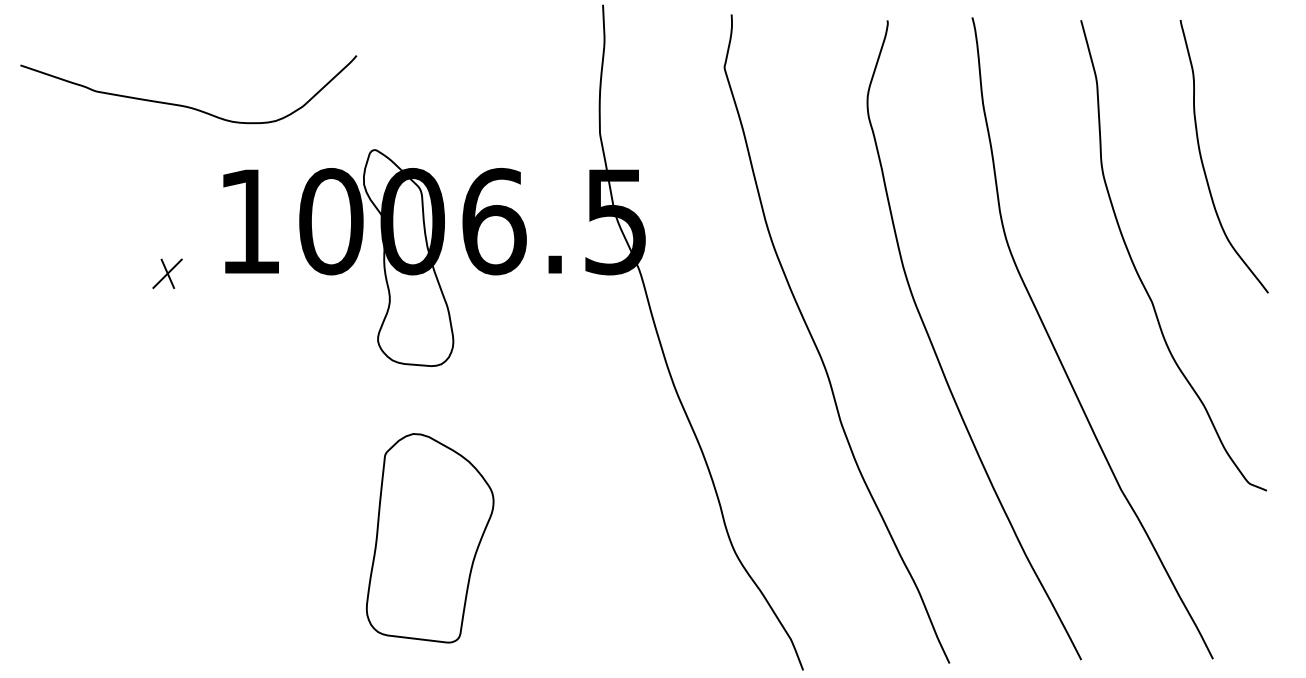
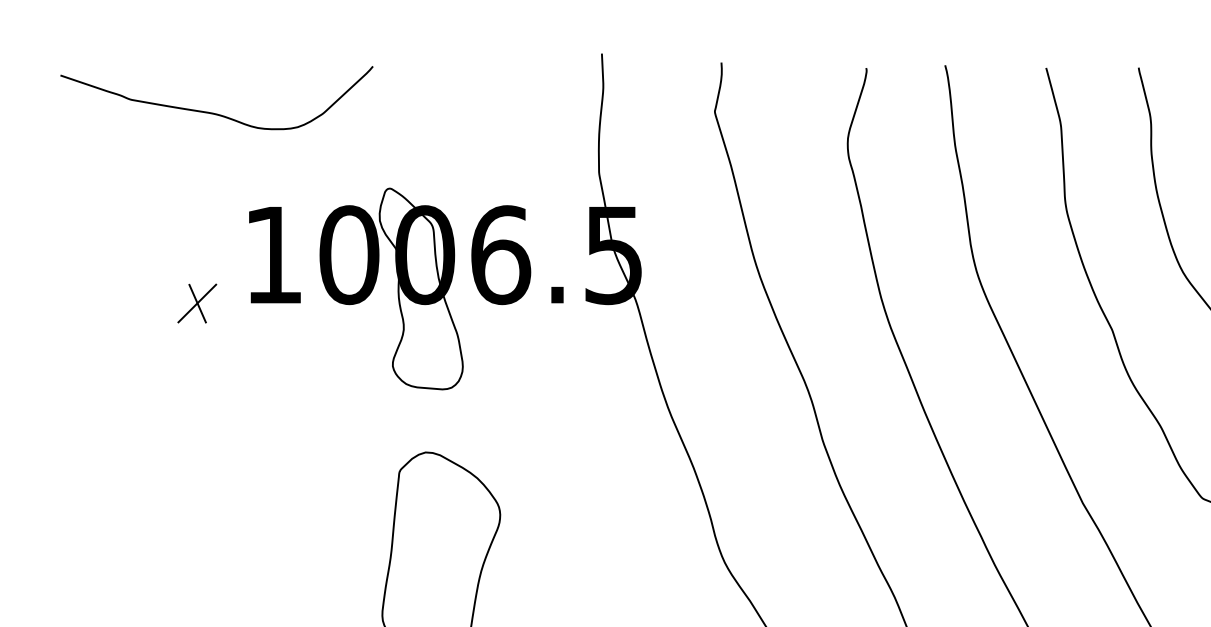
curve: (186, 105) -> (214, 112), moved
part: (167, 273) -> (197, 303), size x1.43

